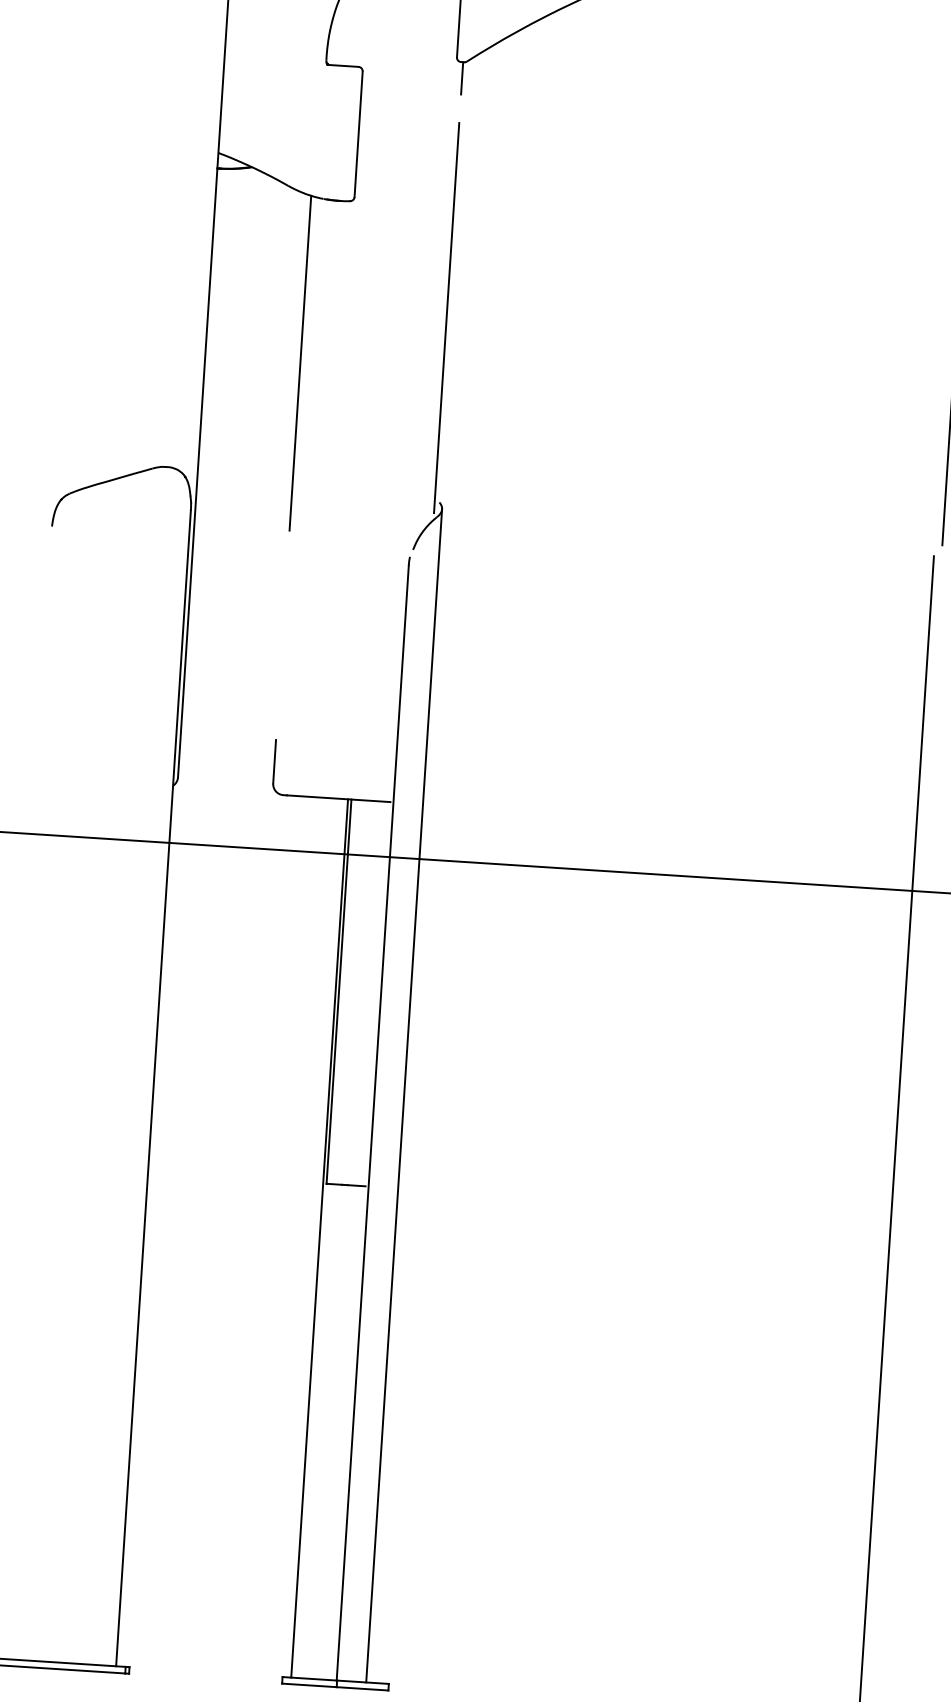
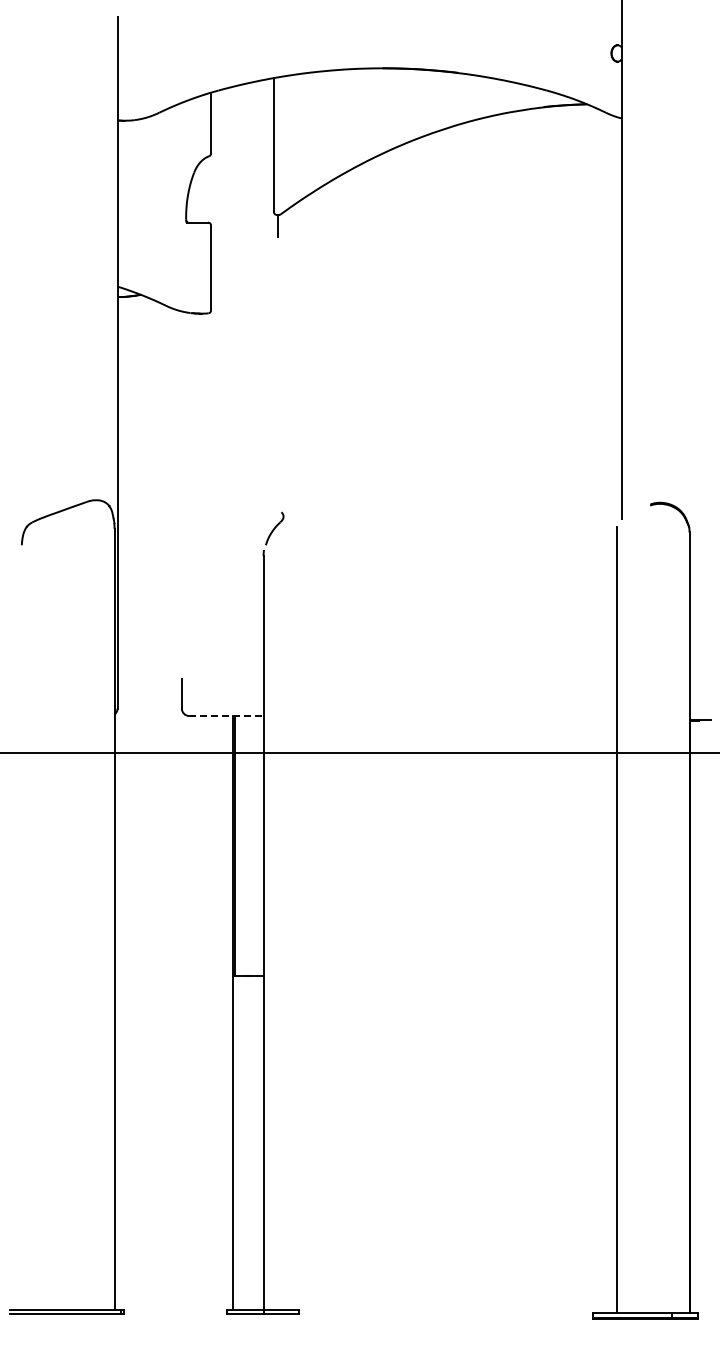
line: (446, 317) -> (278, 387), removed
line: (299, 363) -> (181, 424), removed
line: (338, 799) -> (226, 716), solid -> dashed
line: (404, 1094) -> (283, 912), removed

